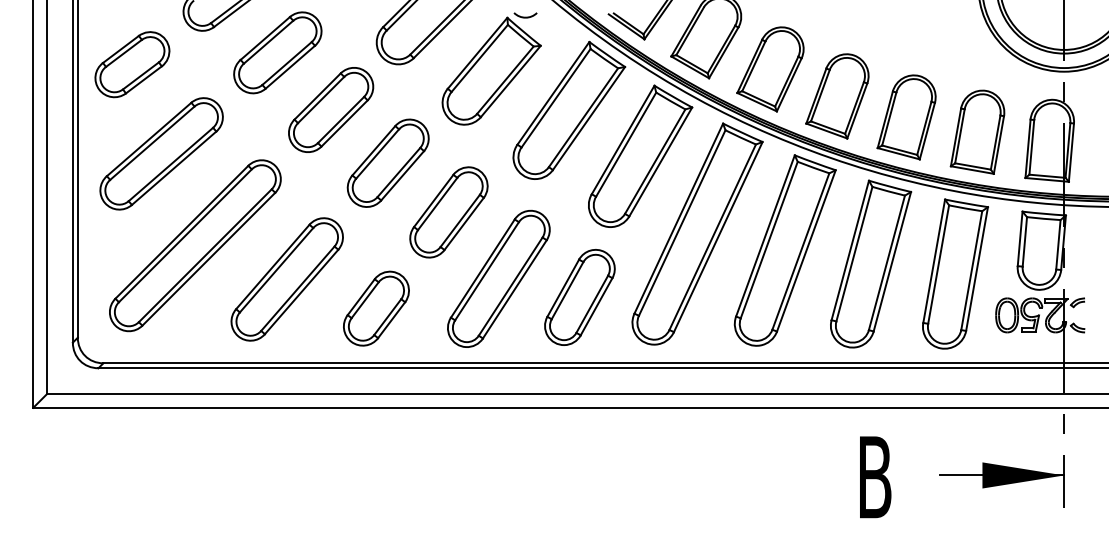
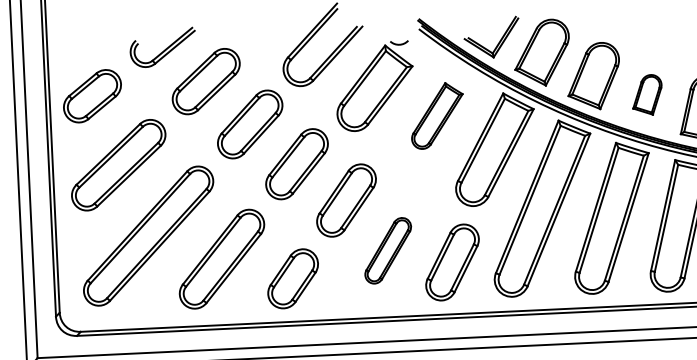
part: (837, 96) -> (647, 95), size x0.6
part: (569, 109) -> (437, 115), size x0.6
part: (498, 278) -> (387, 250), size x0.6

